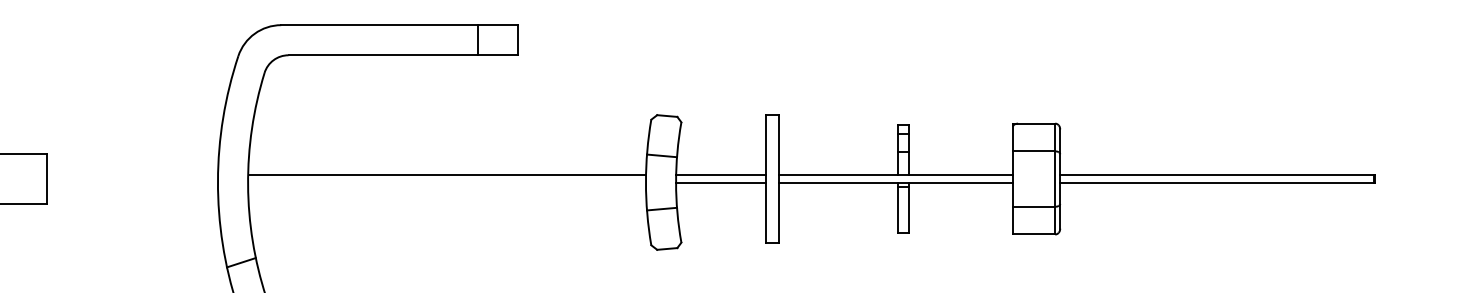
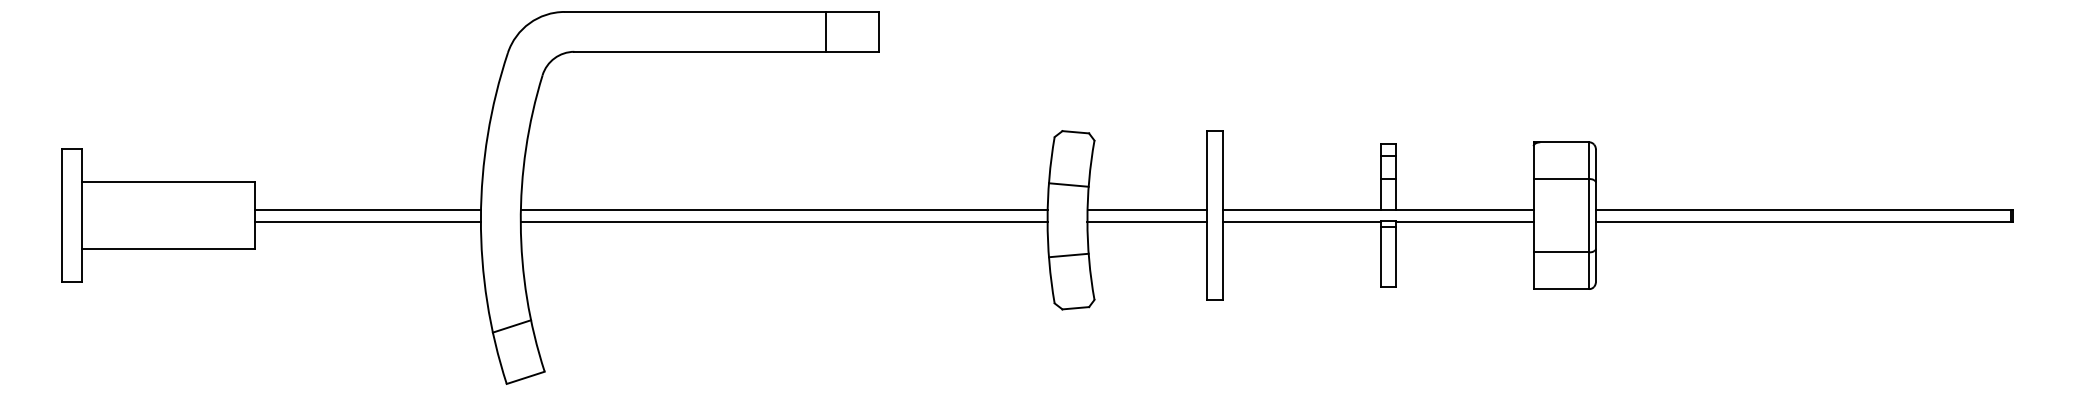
line: (132, 174) -> (367, 209), added
line: (132, 183) -> (367, 221), added
line: (446, 183) -> (783, 221), added

